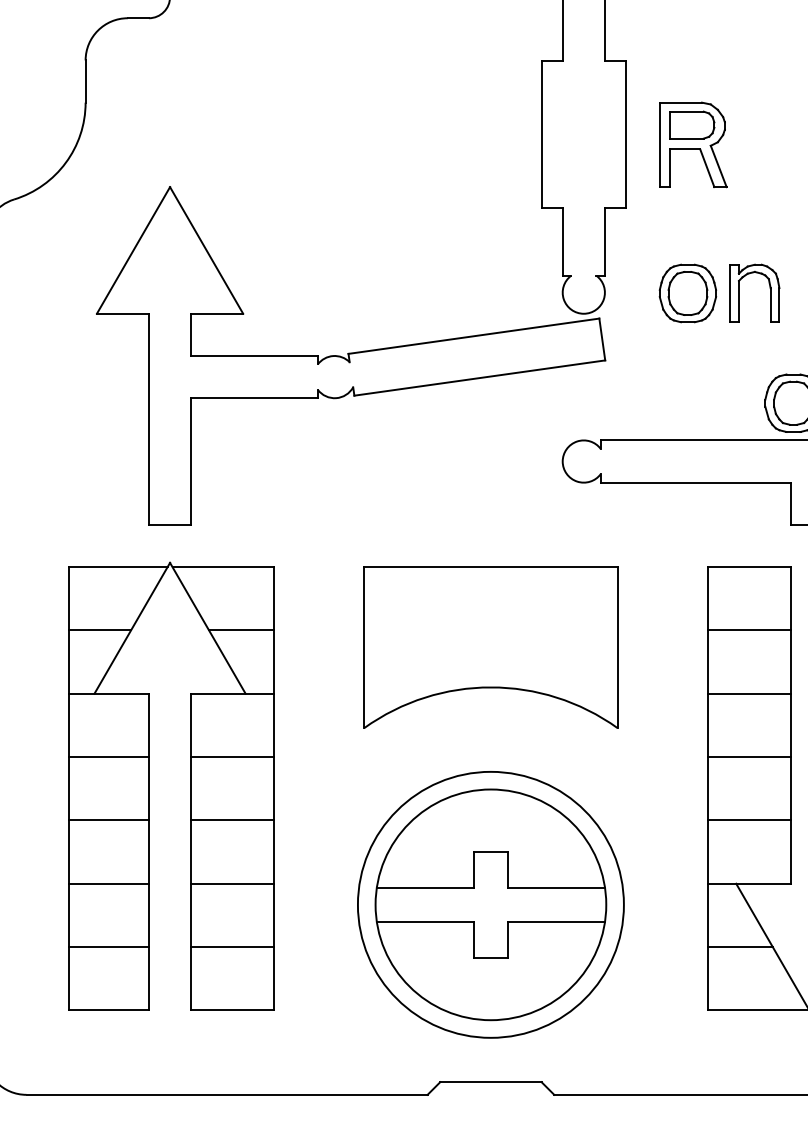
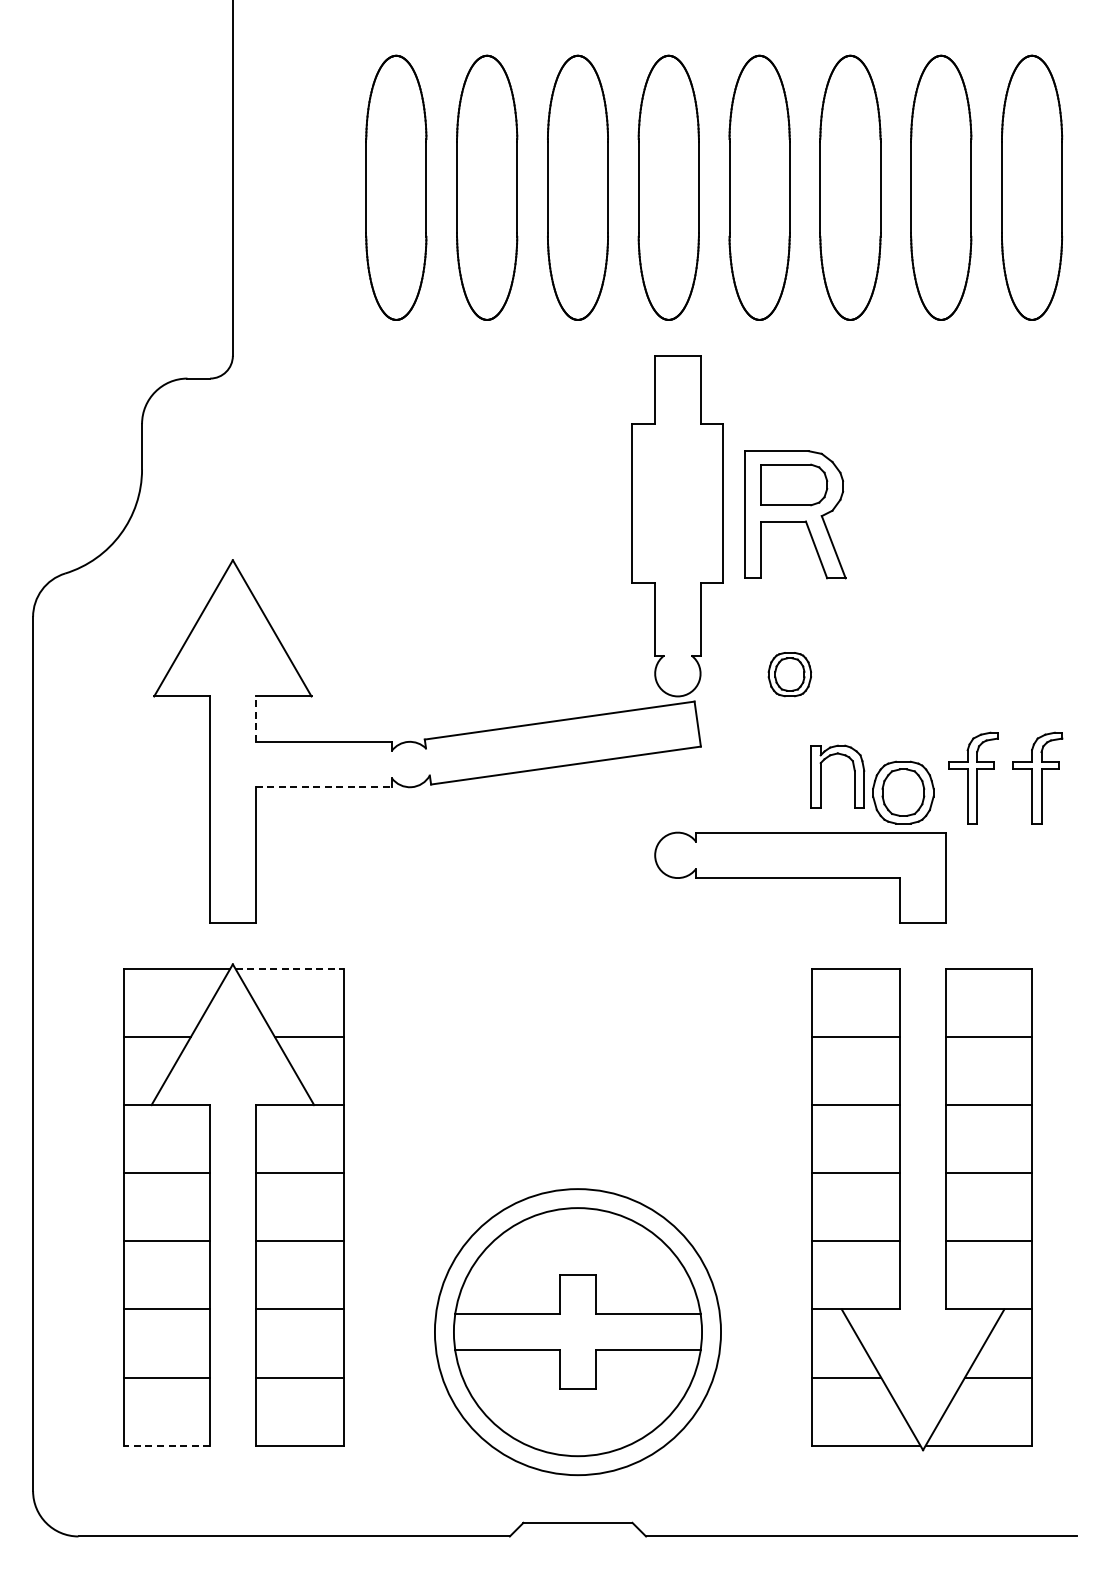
part: (693, 144) -> (795, 514), size x1.4
part: (687, 293) -> (789, 674), size x0.7
part: (739, 293) -> (821, 776), moved
line: (191, 335) -> (255, 719), solid -> dashed
line: (255, 398) -> (324, 787), solid -> dashed
line: (223, 566) -> (290, 968), solid -> dashed
part: (490, 647) -> (577, 1055), removed
line: (108, 1010) -> (166, 1445), solid -> dashed

